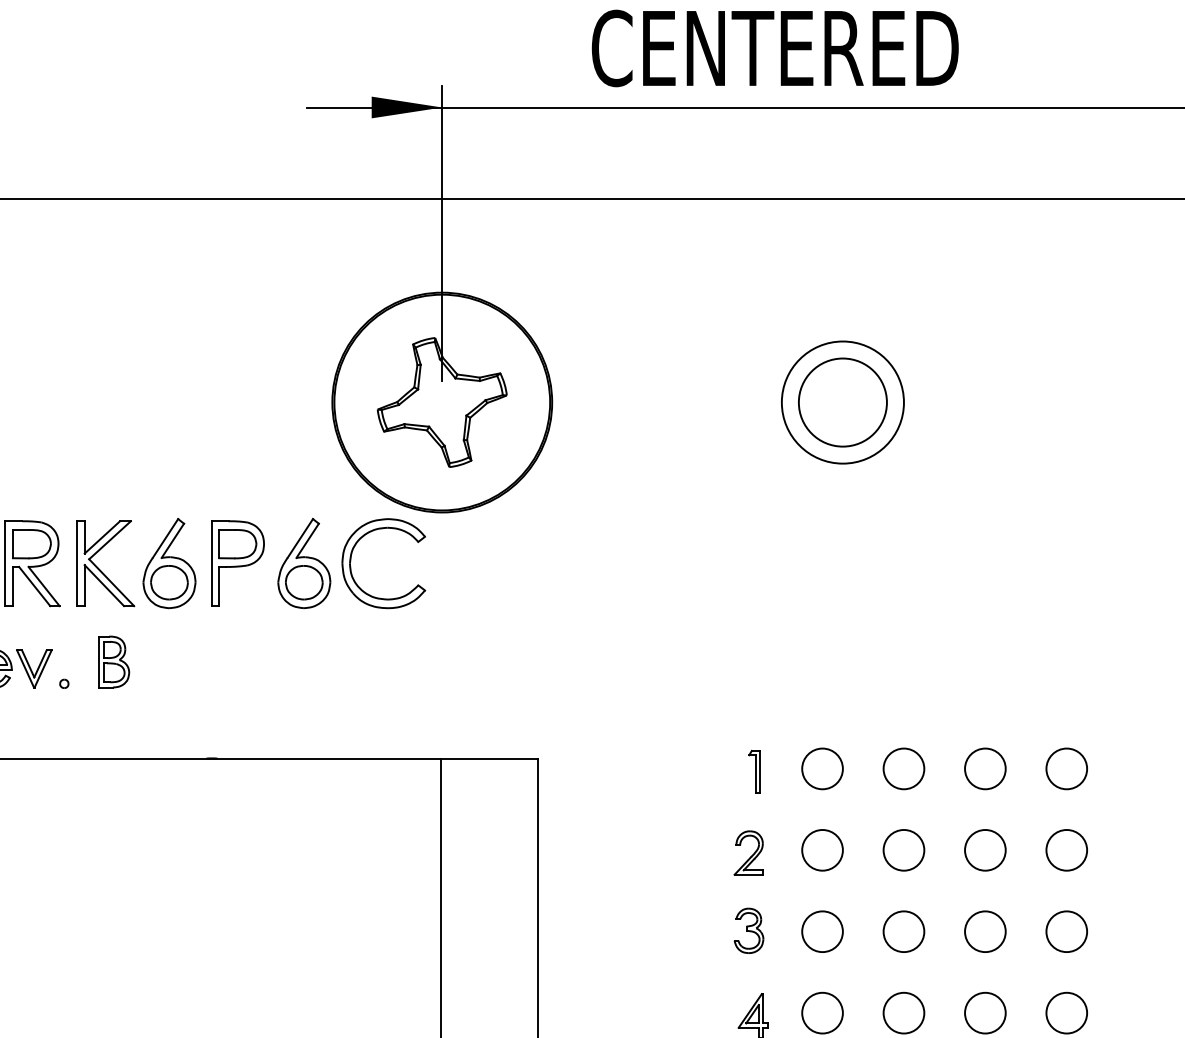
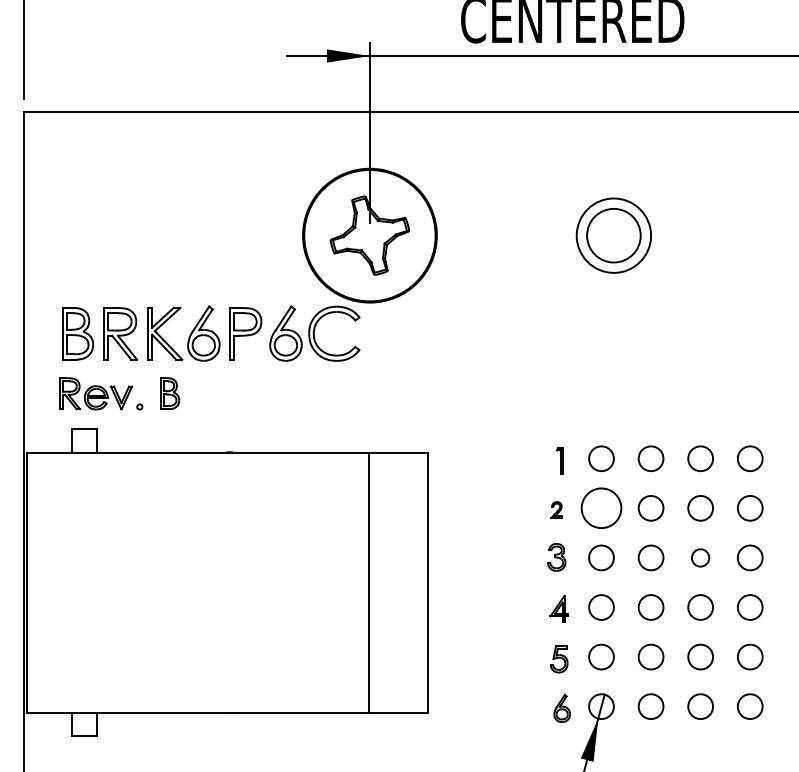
circle: (822, 850) -> (601, 508), size x1.6
part: (748, 852) -> (556, 509), size x0.6
circle: (985, 931) -> (700, 557), size x0.7

